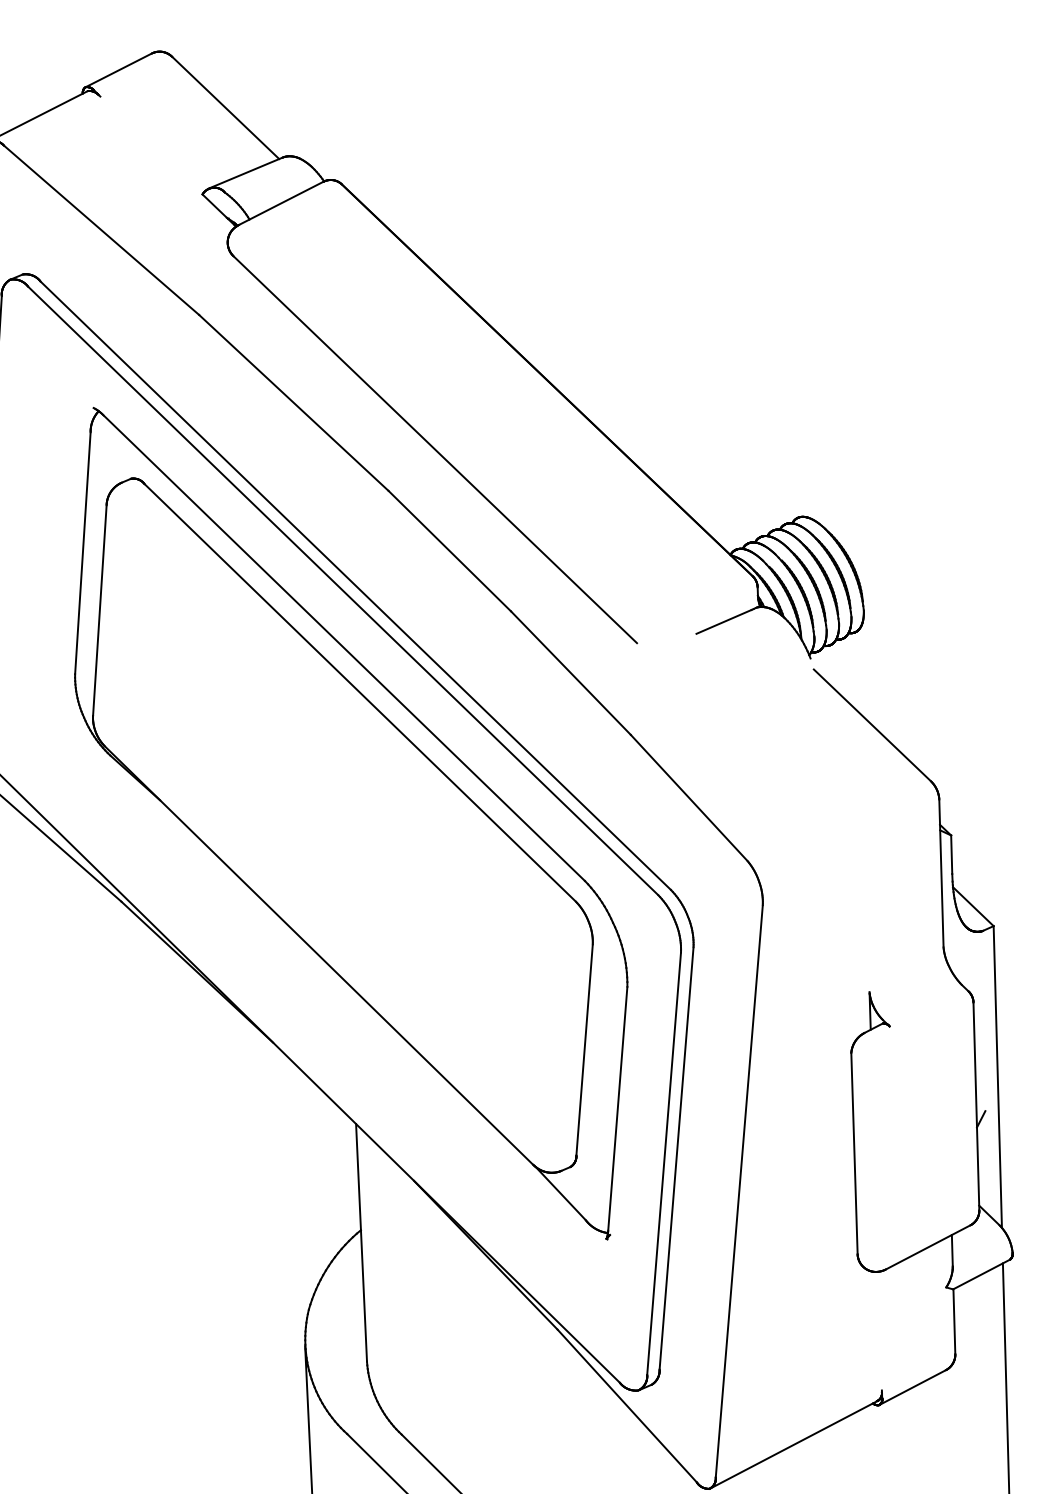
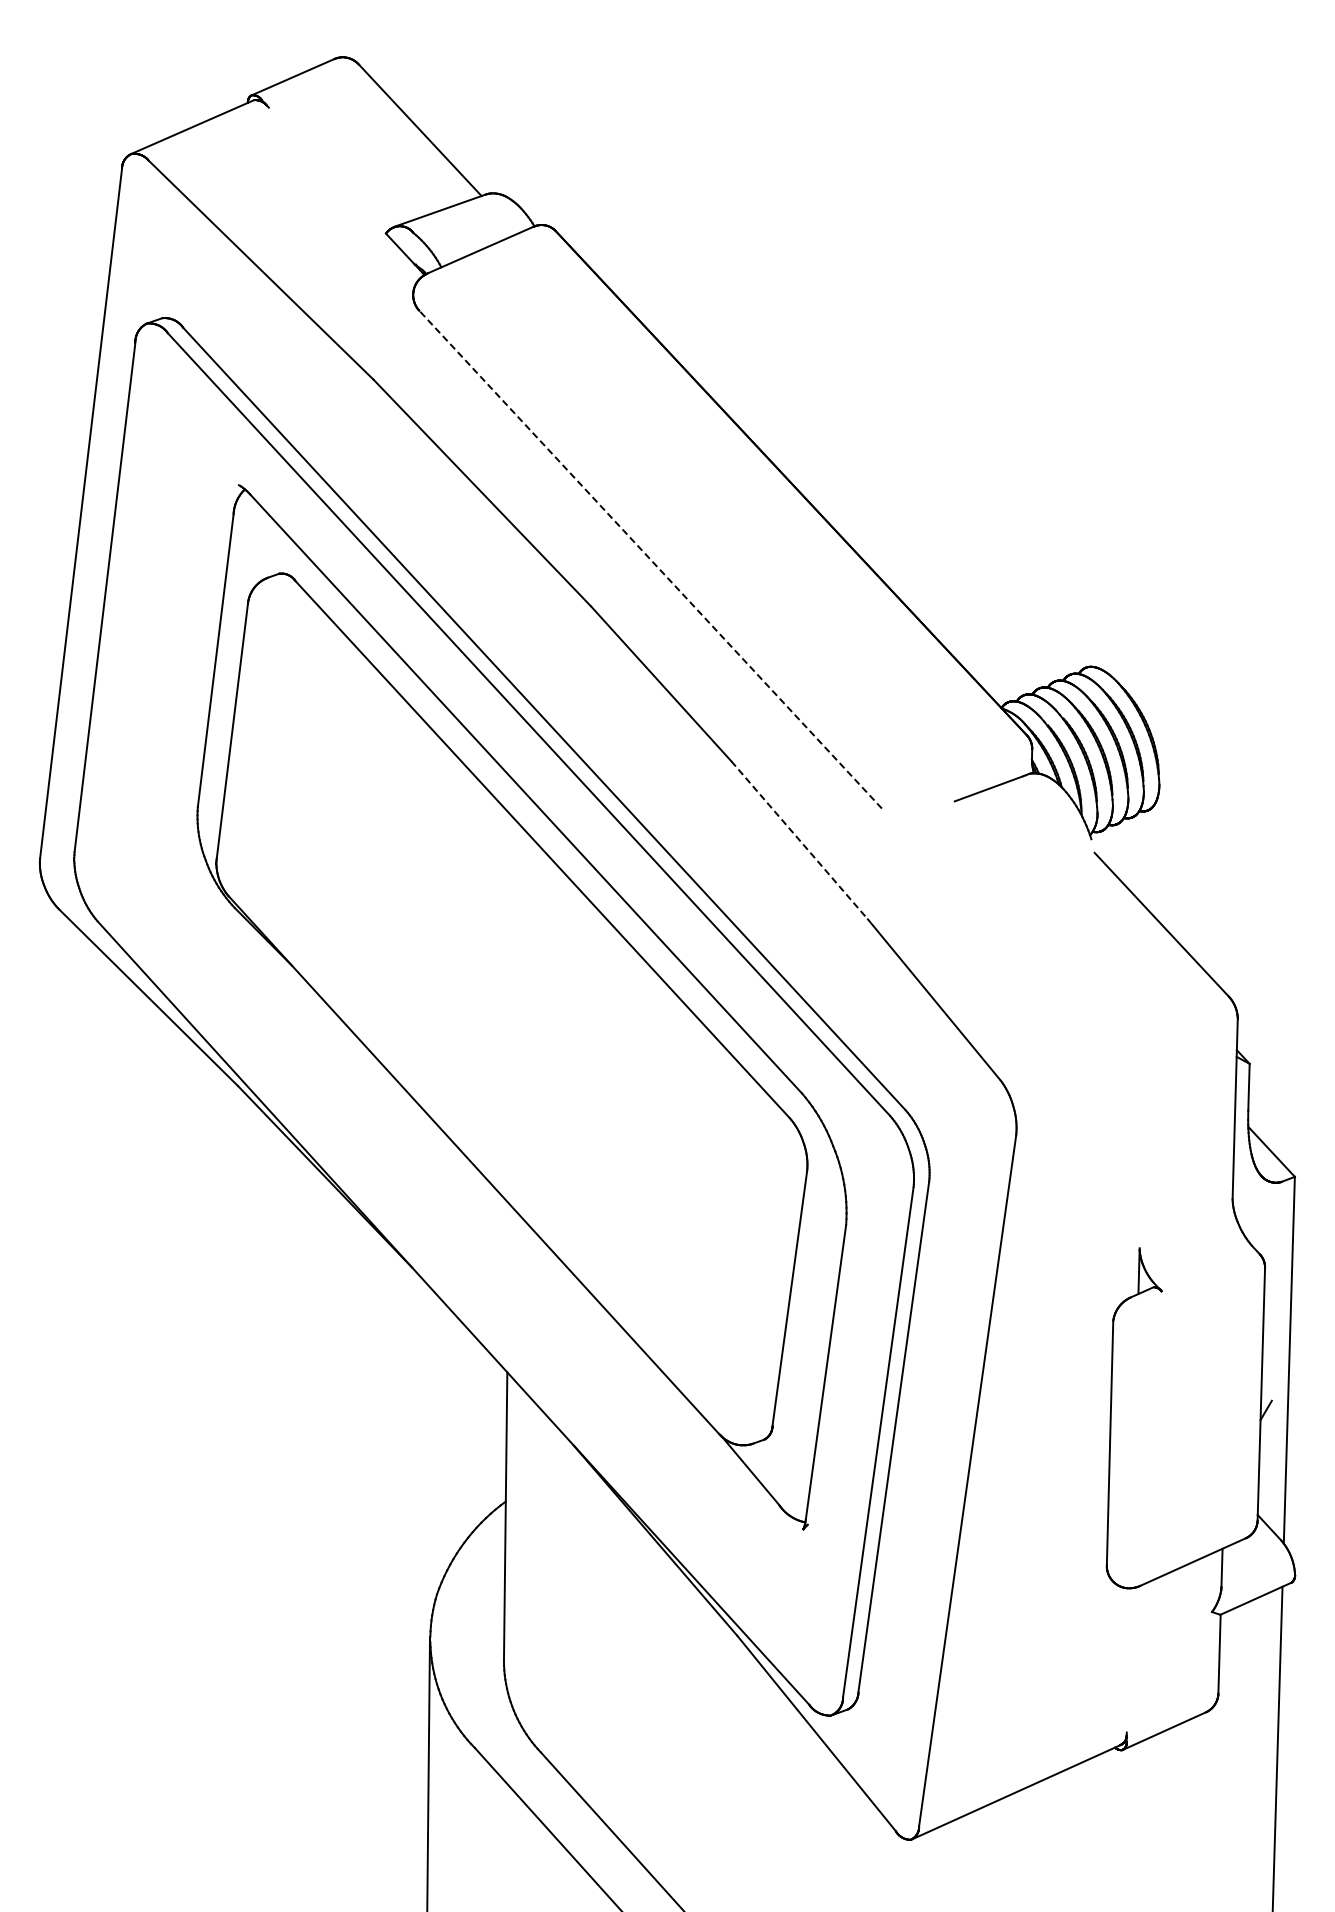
line: (435, 449) -> (650, 559), solid -> dashed
line: (570, 673) -> (799, 840), solid -> dashed

